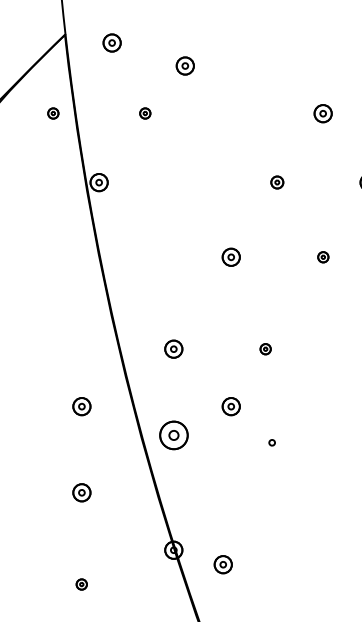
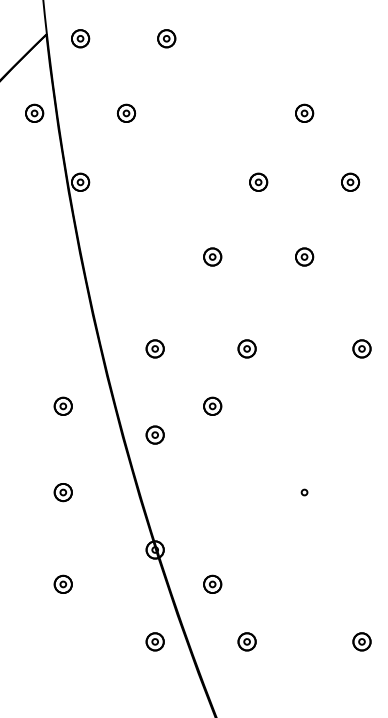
part: (112, 42) -> (80, 38), moved
part: (185, 65) -> (166, 38), moved
part: (53, 112) -> (34, 112), size x1.67
part: (145, 112) -> (126, 112), size x1.67
part: (277, 181) -> (258, 181), size x1.43
part: (323, 256) -> (304, 256), size x1.67
part: (265, 348) -> (246, 348), size x1.67
part: (173, 434) -> (154, 434), size x0.62
part: (272, 442) -> (304, 492), moved
part: (223, 563) -> (212, 583), moved
part: (81, 583) -> (62, 583), size x1.67

